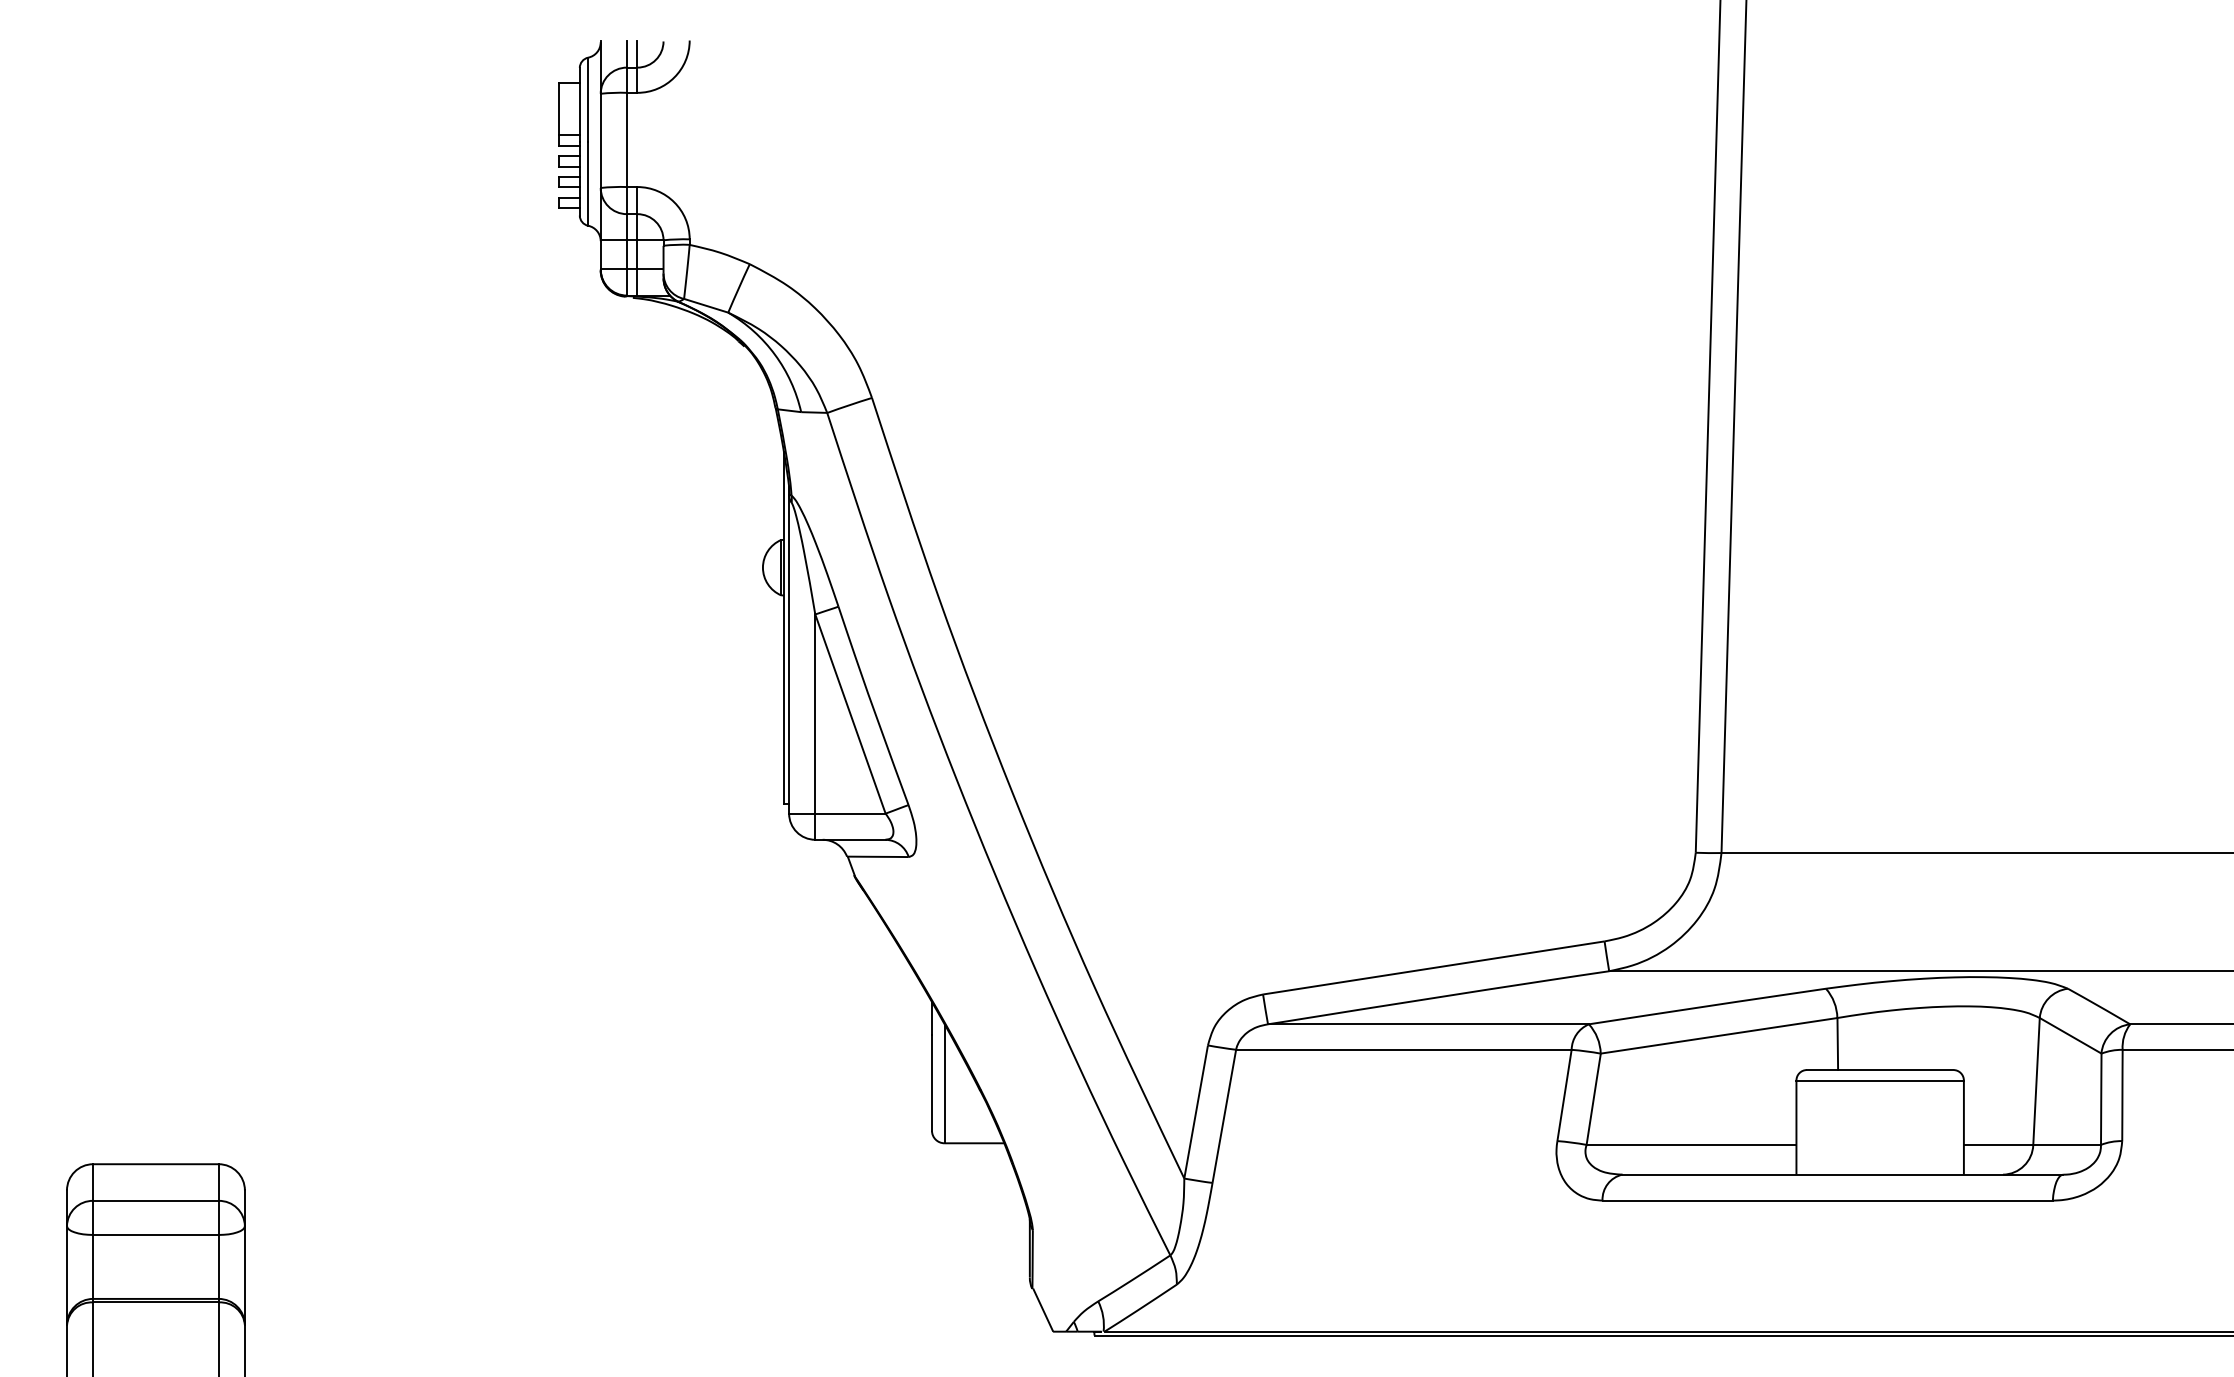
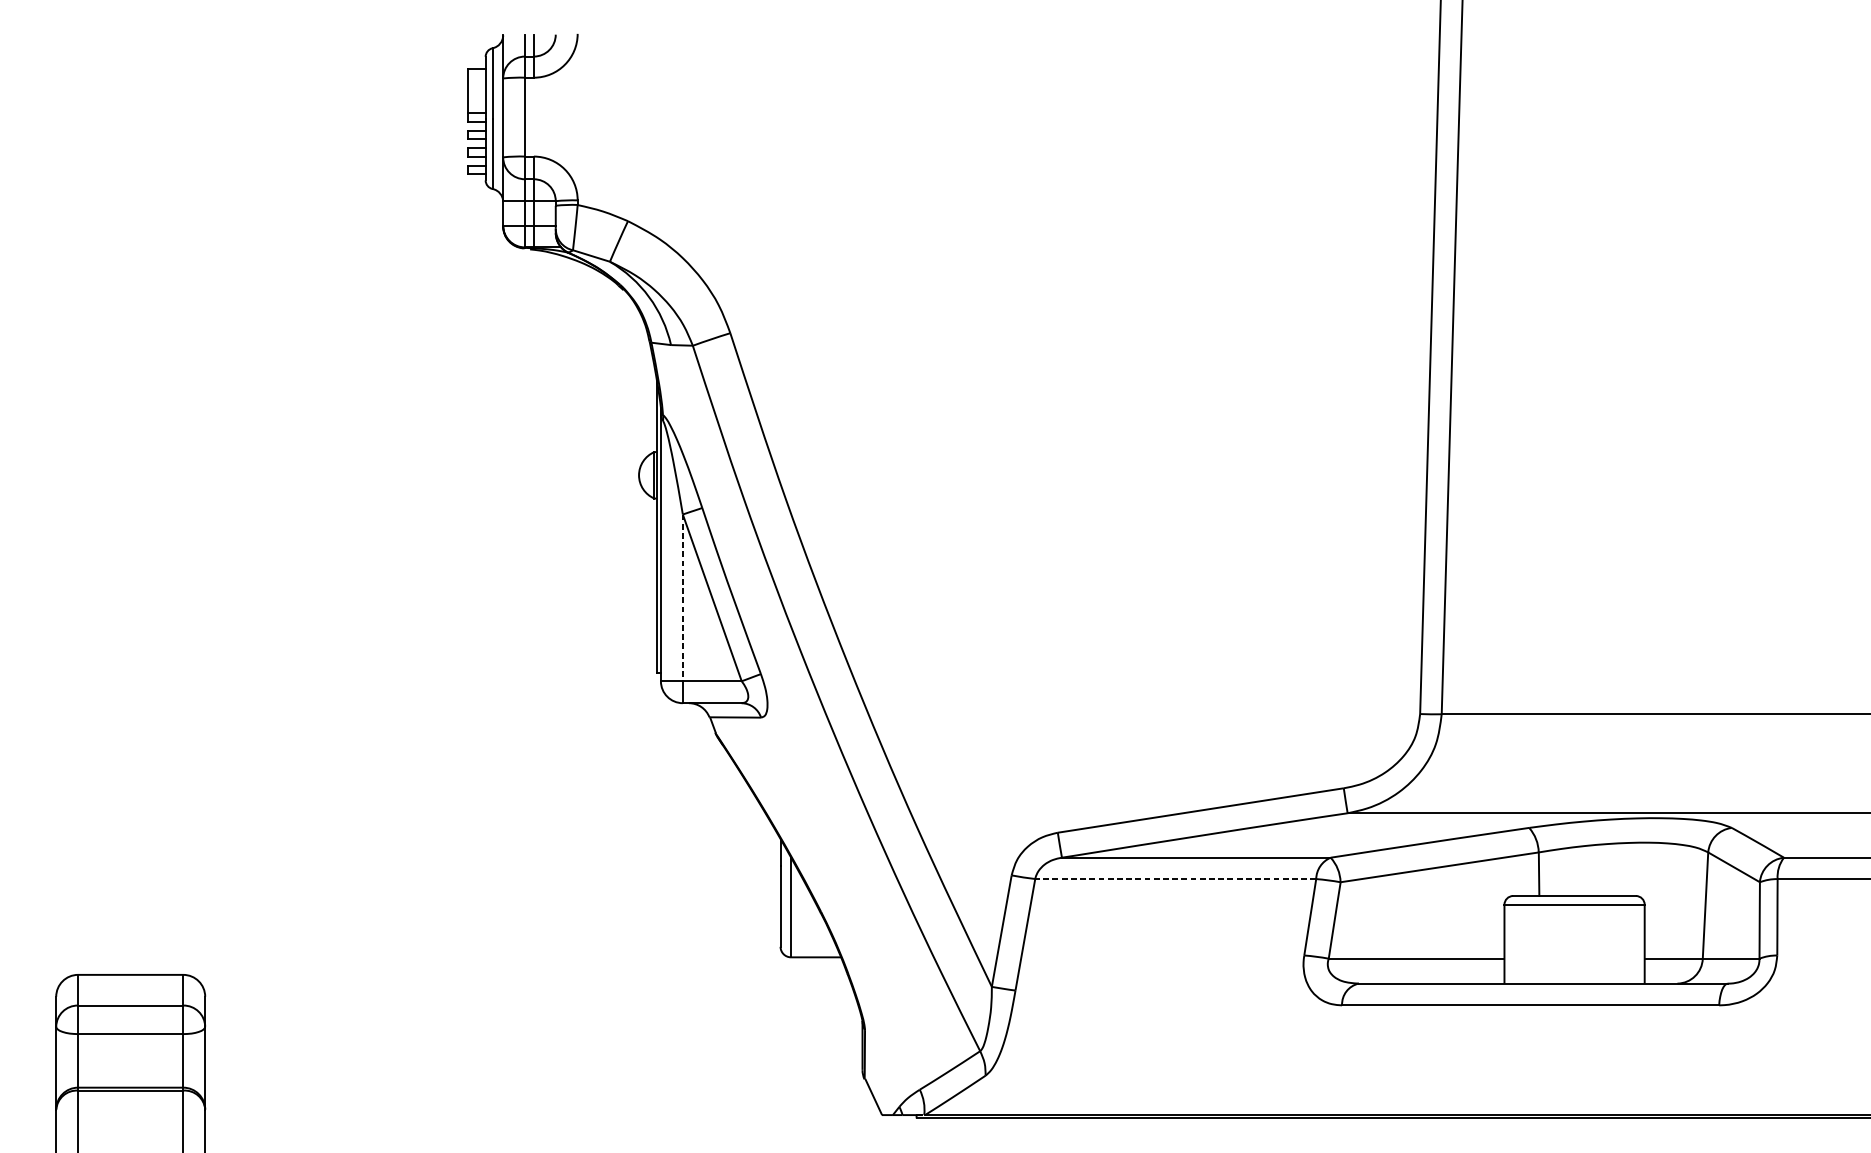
line: (815, 714) -> (683, 598), solid -> dashed
line: (1403, 1049) -> (1175, 878), solid -> dashed

